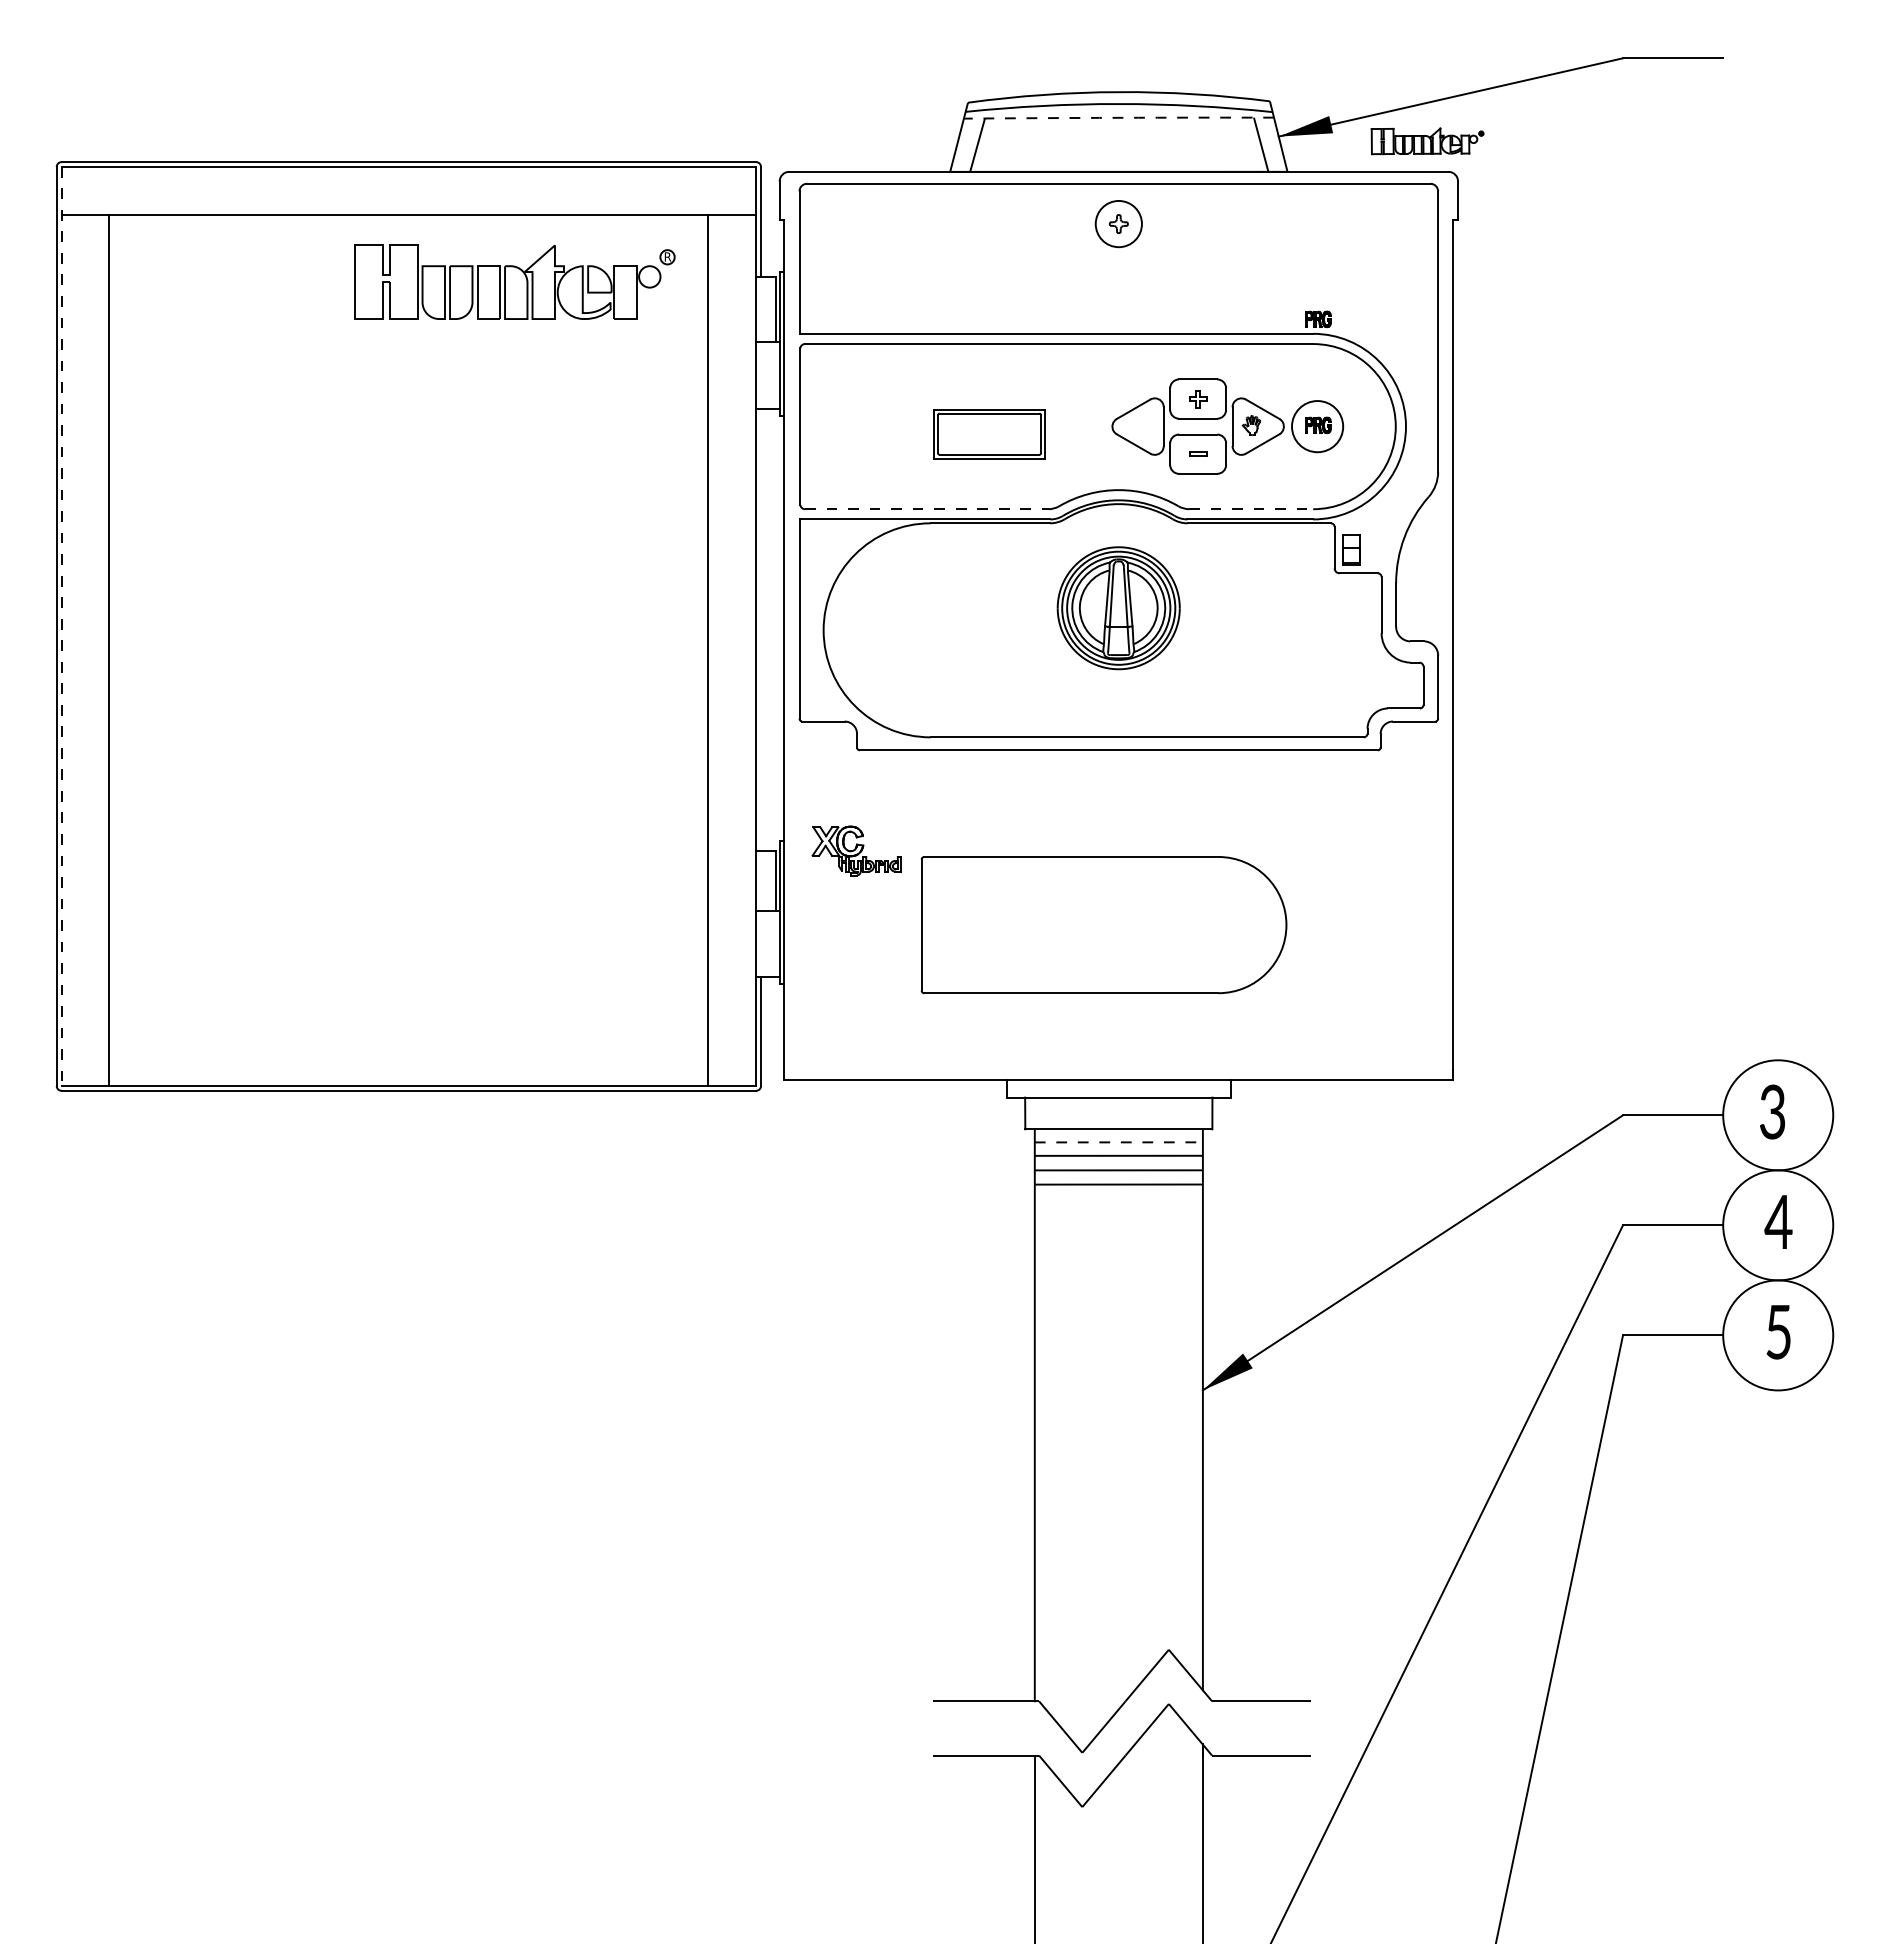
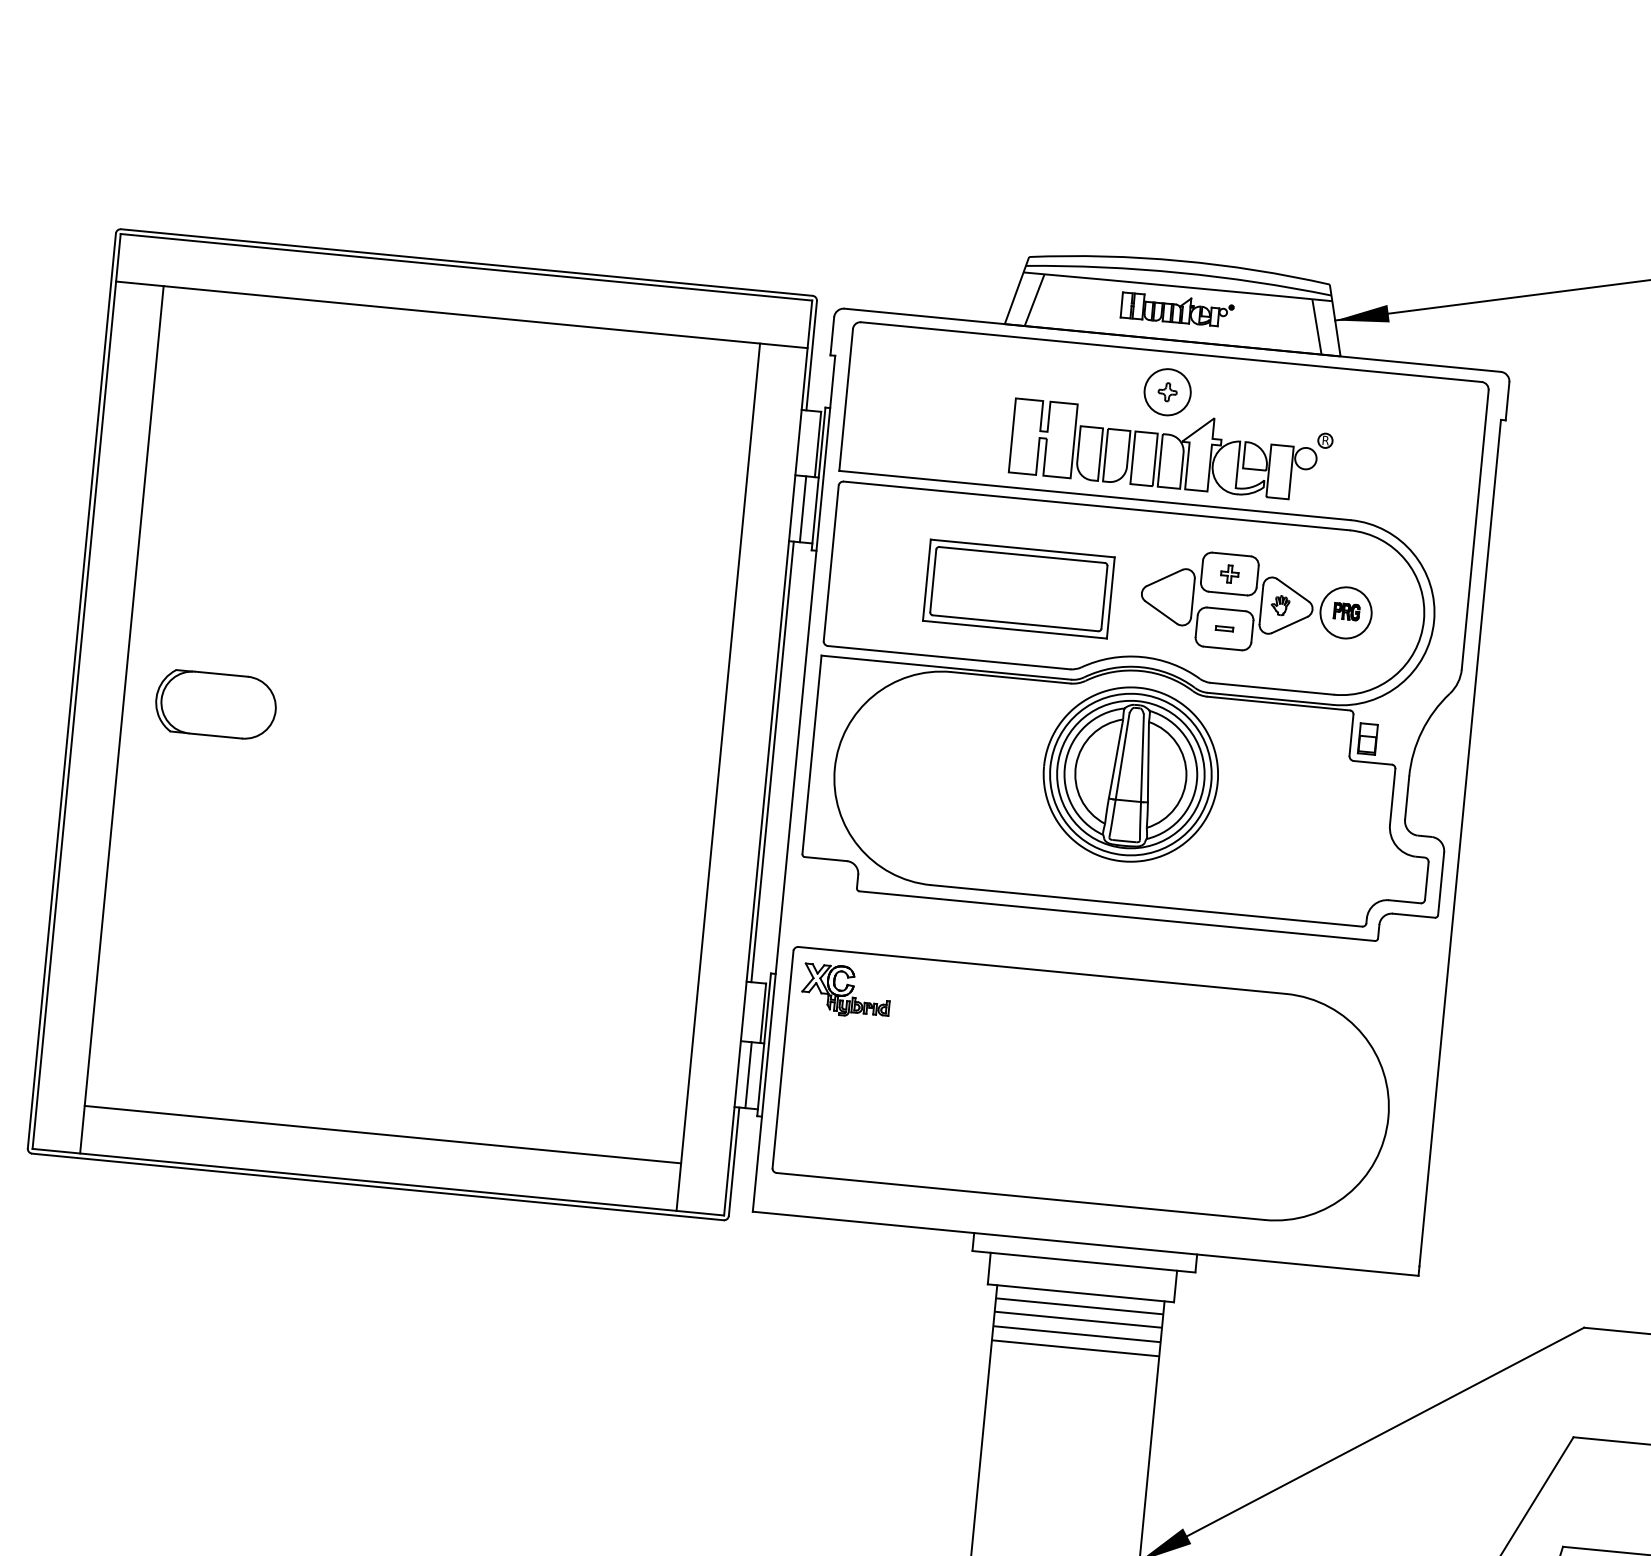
arc: (1118, 117) -> (1177, 286), dashed -> solid
part: (1427, 141) -> (1177, 310), moved
part: (514, 281) -> (1170, 450), moved
part: (1318, 318) -> (1357, 505), removed
line: (767, 375) -> (803, 509), added
part: (989, 433) -> (1018, 588), size x1.67
line: (926, 509) -> (948, 657), dashed -> solid
line: (1251, 509) -> (1272, 689), dashed -> solid
part: (1118, 608) -> (1130, 774), size x1.43
line: (61, 626) -> (76, 691), dashed -> solid
part: (201, 626) -> (215, 704), added
line: (761, 629) -> (773, 761), added
part: (1103, 924) -> (1085, 1087), size x1.67
line: (767, 943) -> (748, 1074), added
line: (408, 1038) -> (382, 1134), added
line: (1119, 1142) -> (1080, 1306), dashed -> solid

